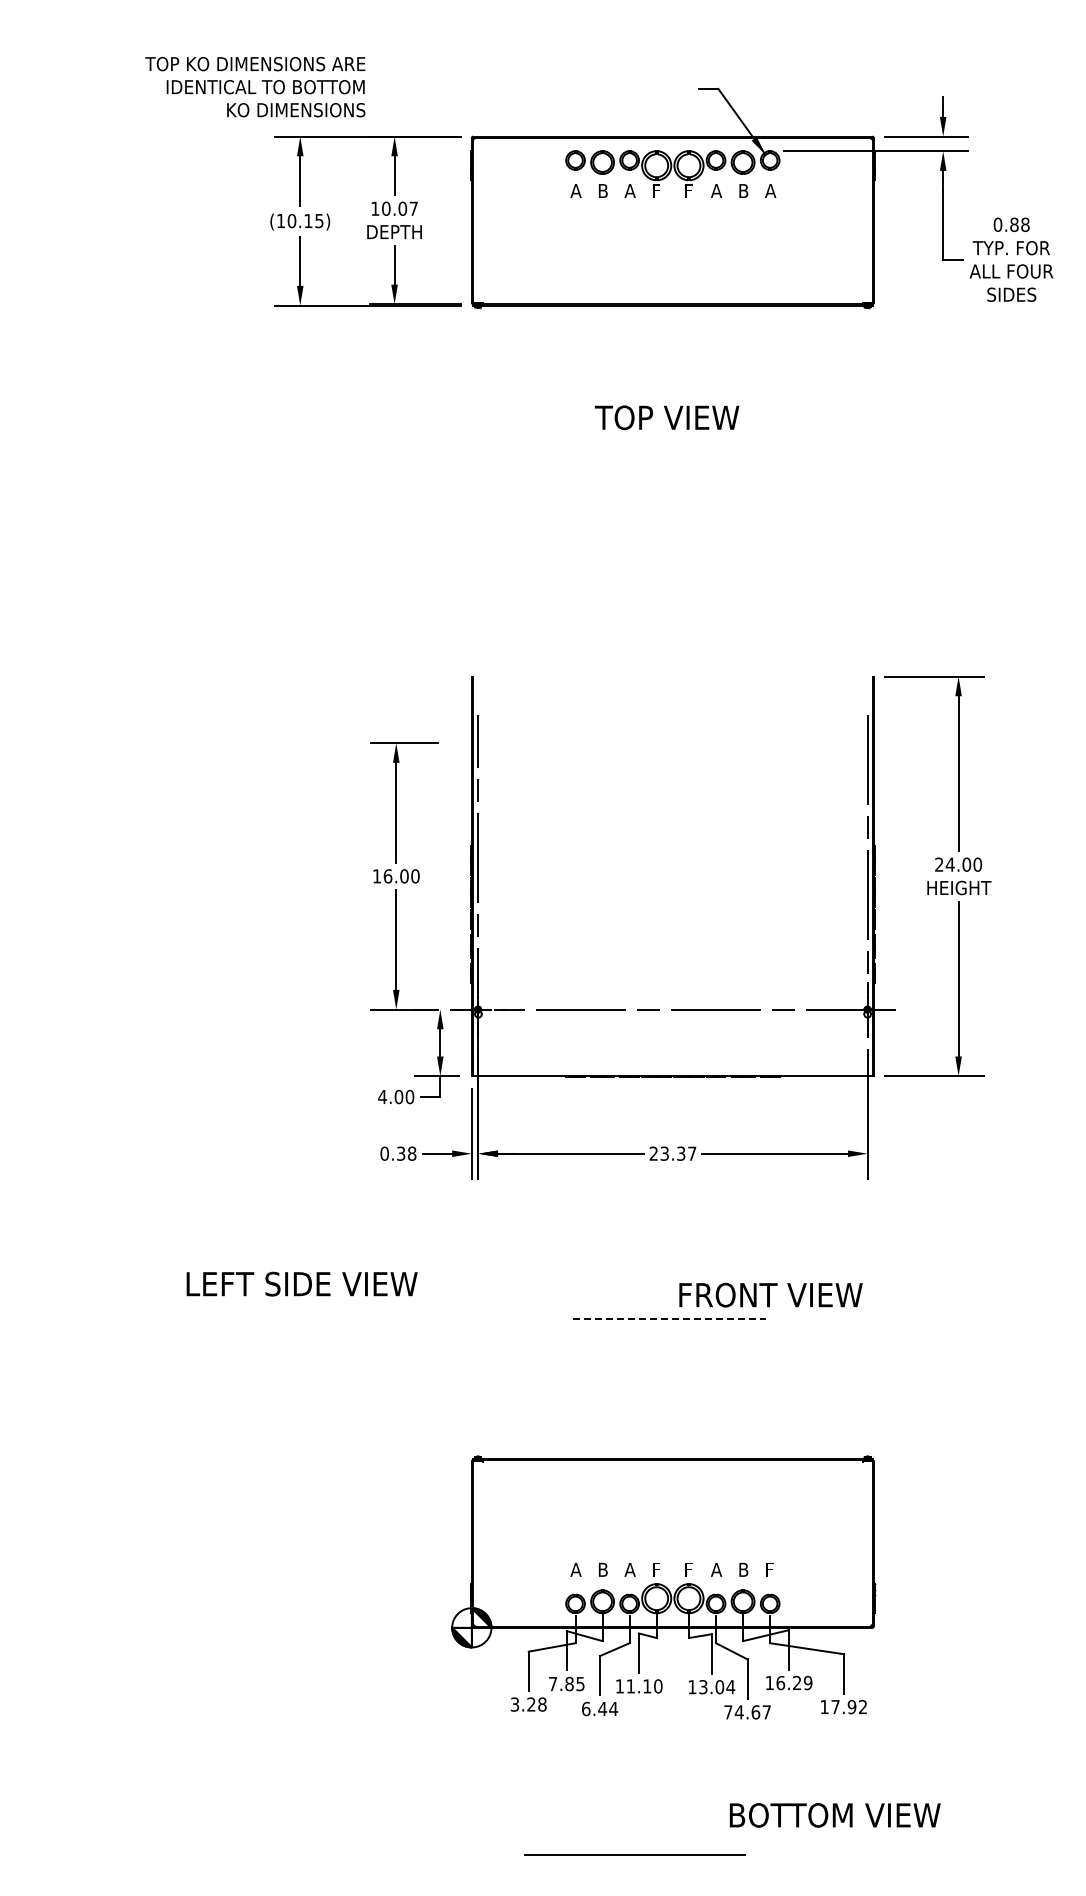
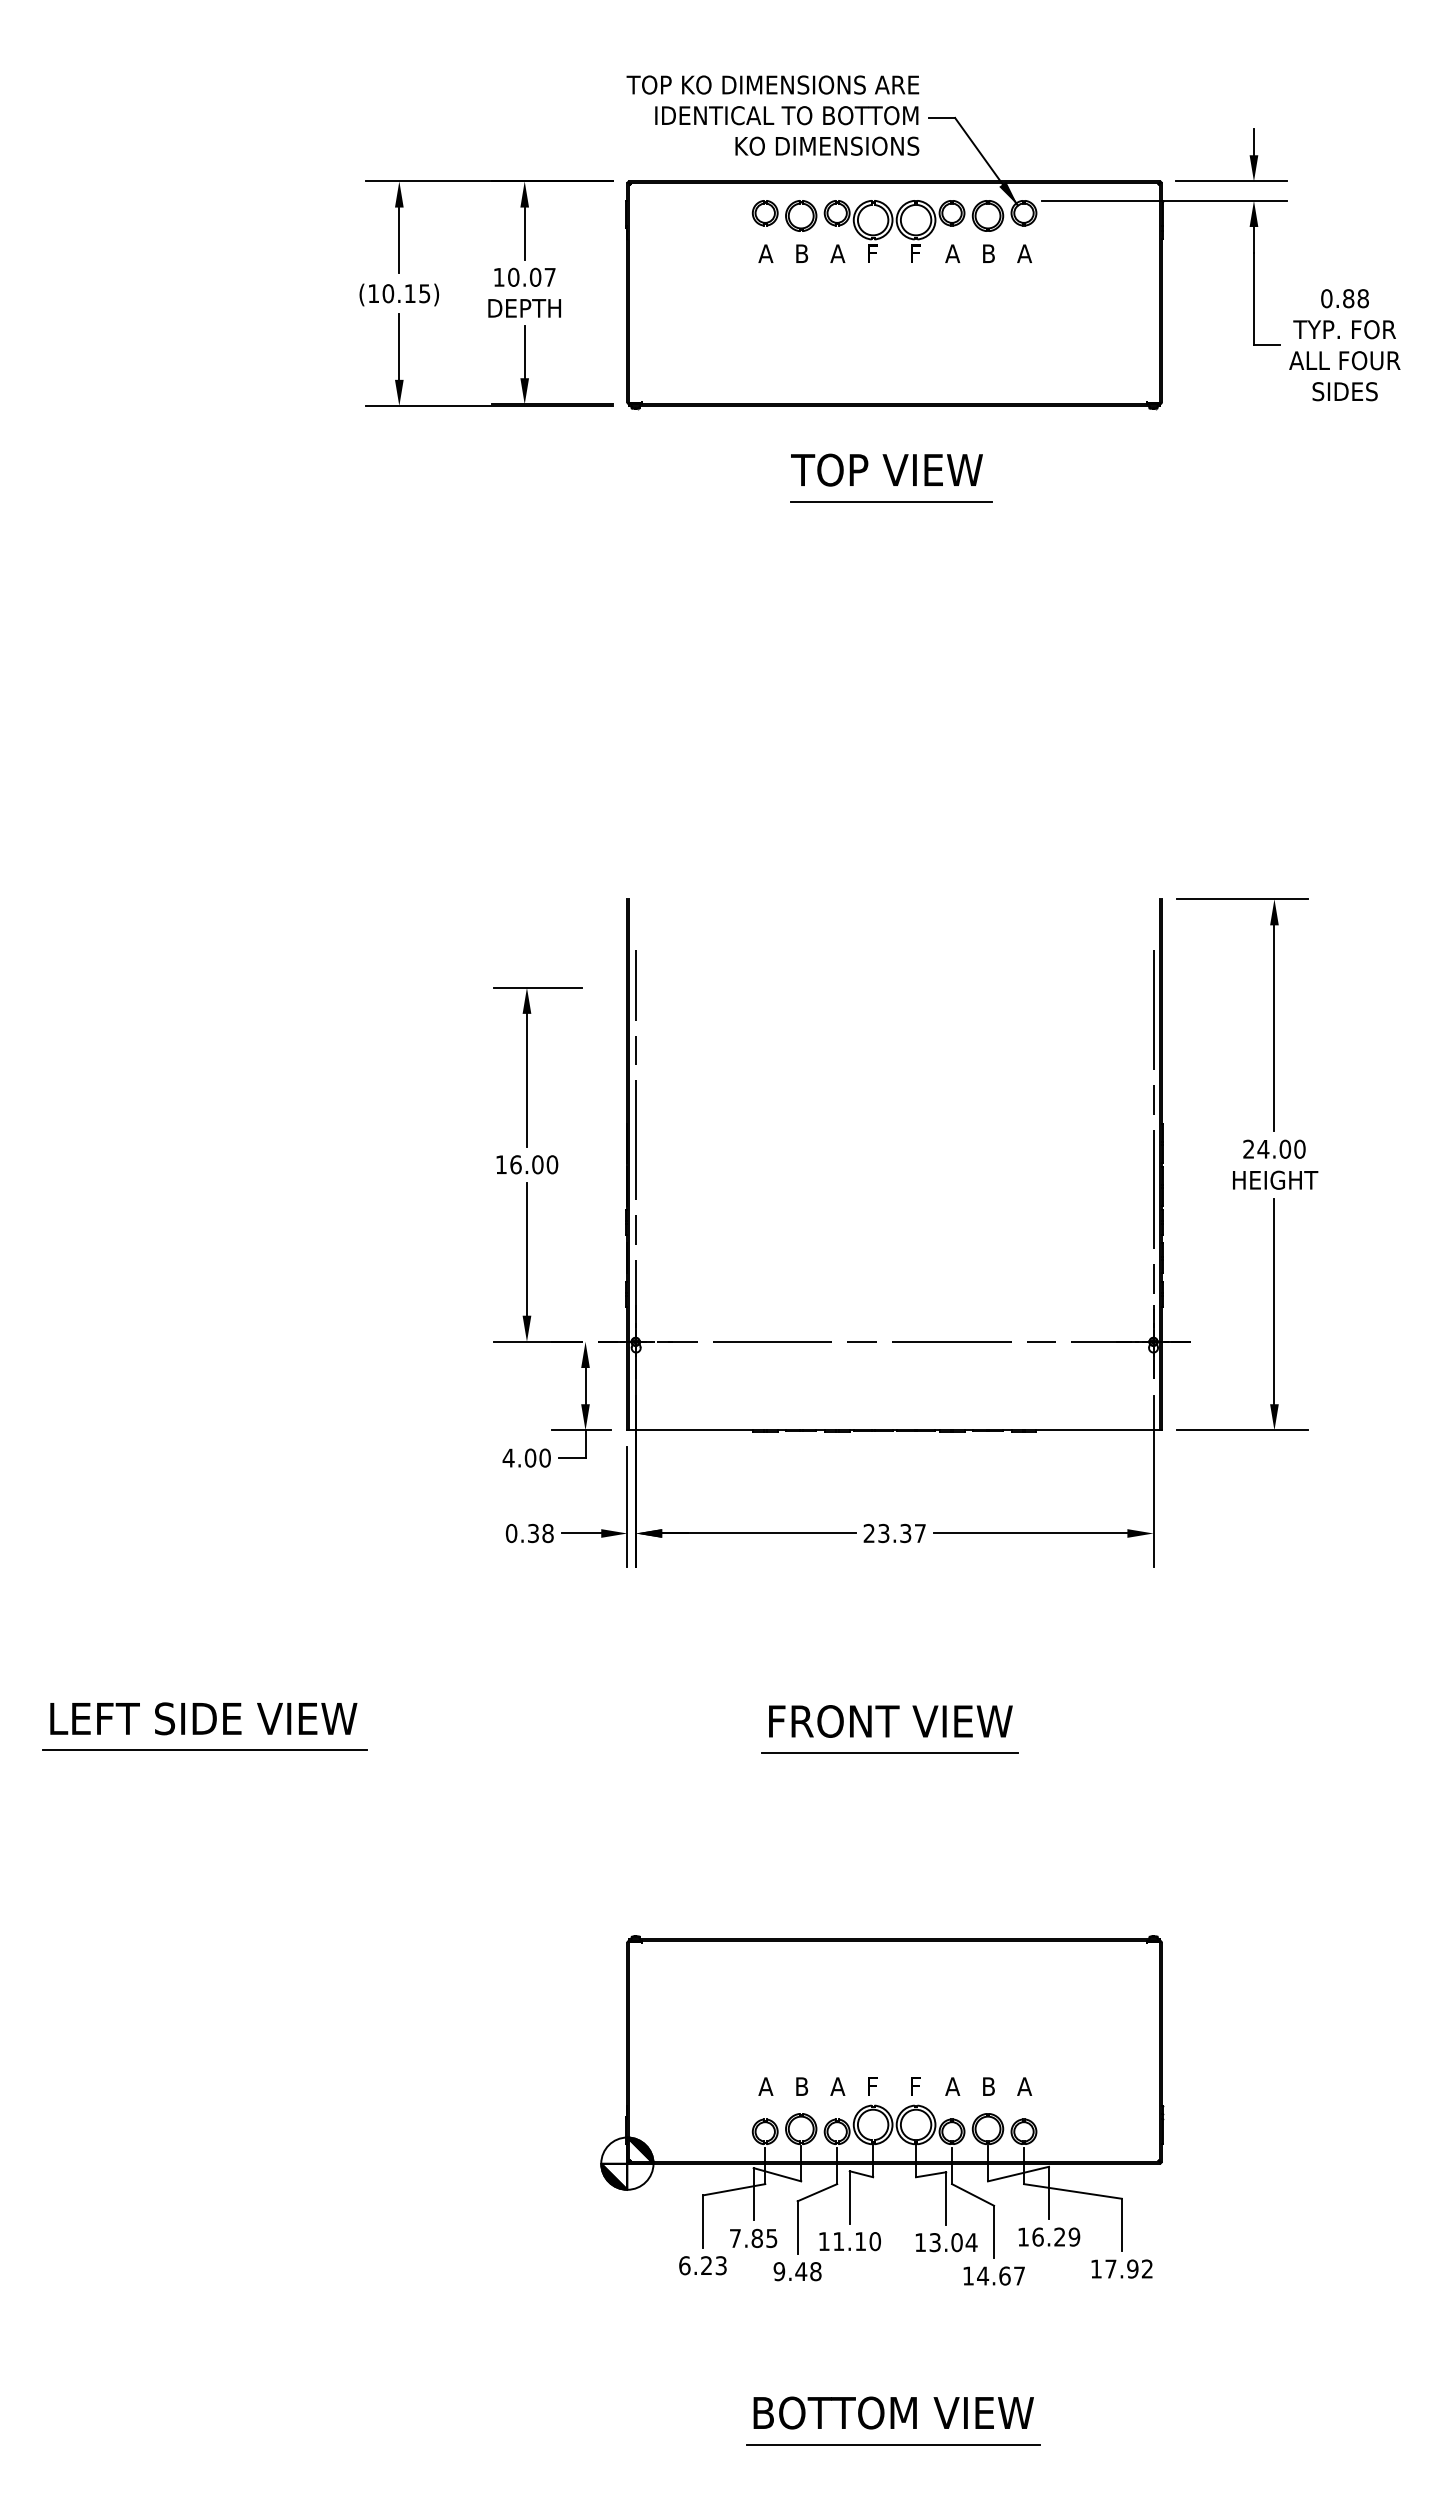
text: (255, 87) -> (773, 116), moved
line: (670, 377) -> (891, 501), added
text: (666, 417) -> (886, 469), moved
text: (301, 1283) -> (202, 1717), moved
text: (770, 1294) -> (890, 1720), moved
line: (154, 1316) -> (205, 1749), added
line: (669, 1318) -> (890, 1752), dashed -> solid
text: (770, 1569) -> (1024, 2086), F -> A
text: (528, 1704) -> (702, 2265), 3.28 -> 6.23
text: (599, 1708) -> (797, 2270), 6.44 -> 9.48
text: (728, 1712) -> (968, 2276), 74.67 -> 14.67
text: (834, 1815) -> (892, 2413), moved
line: (634, 1854) -> (892, 2443), moved

